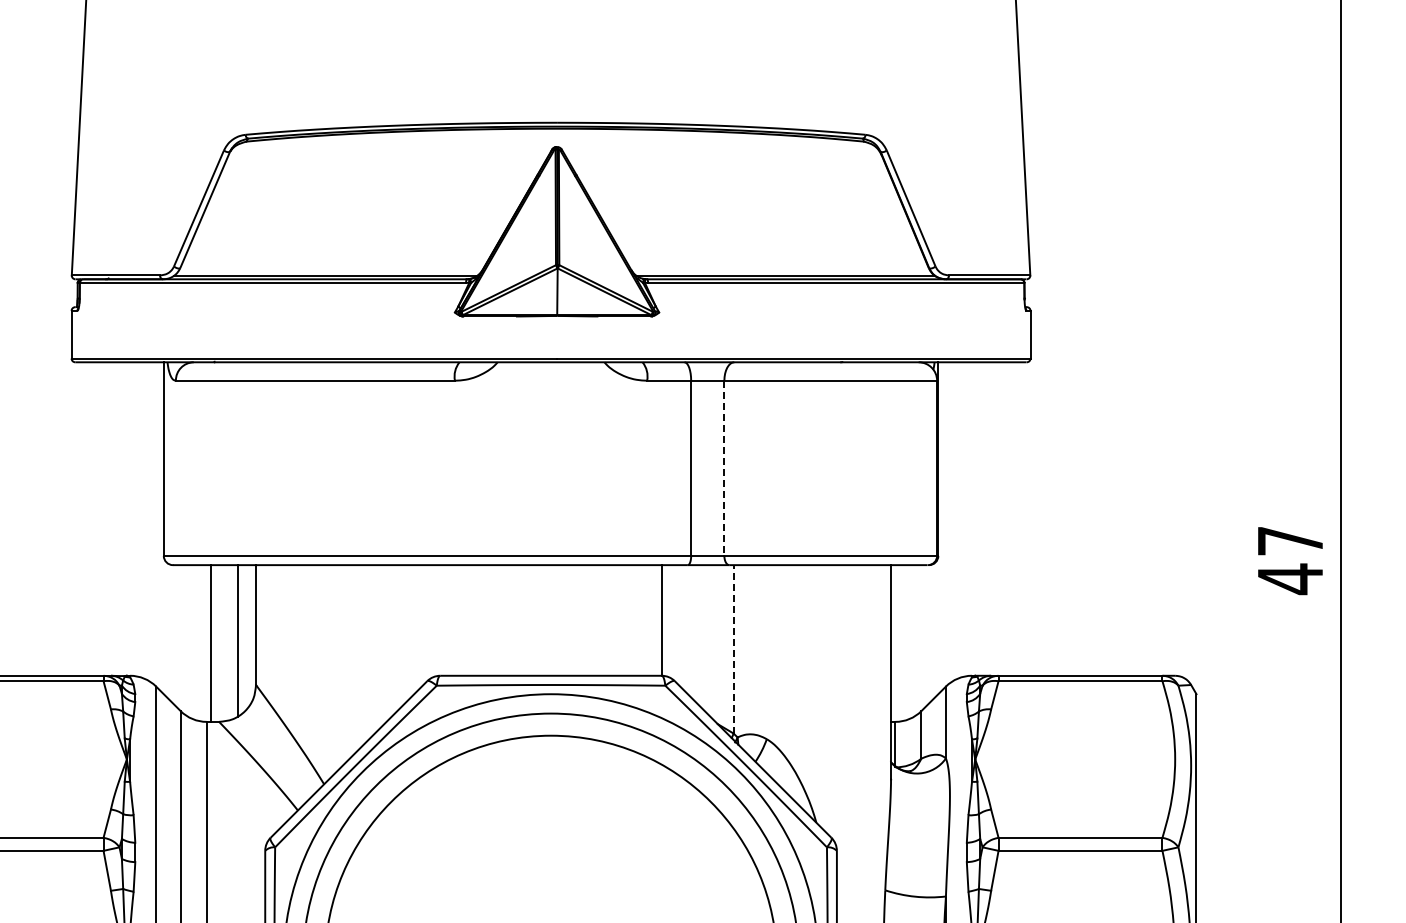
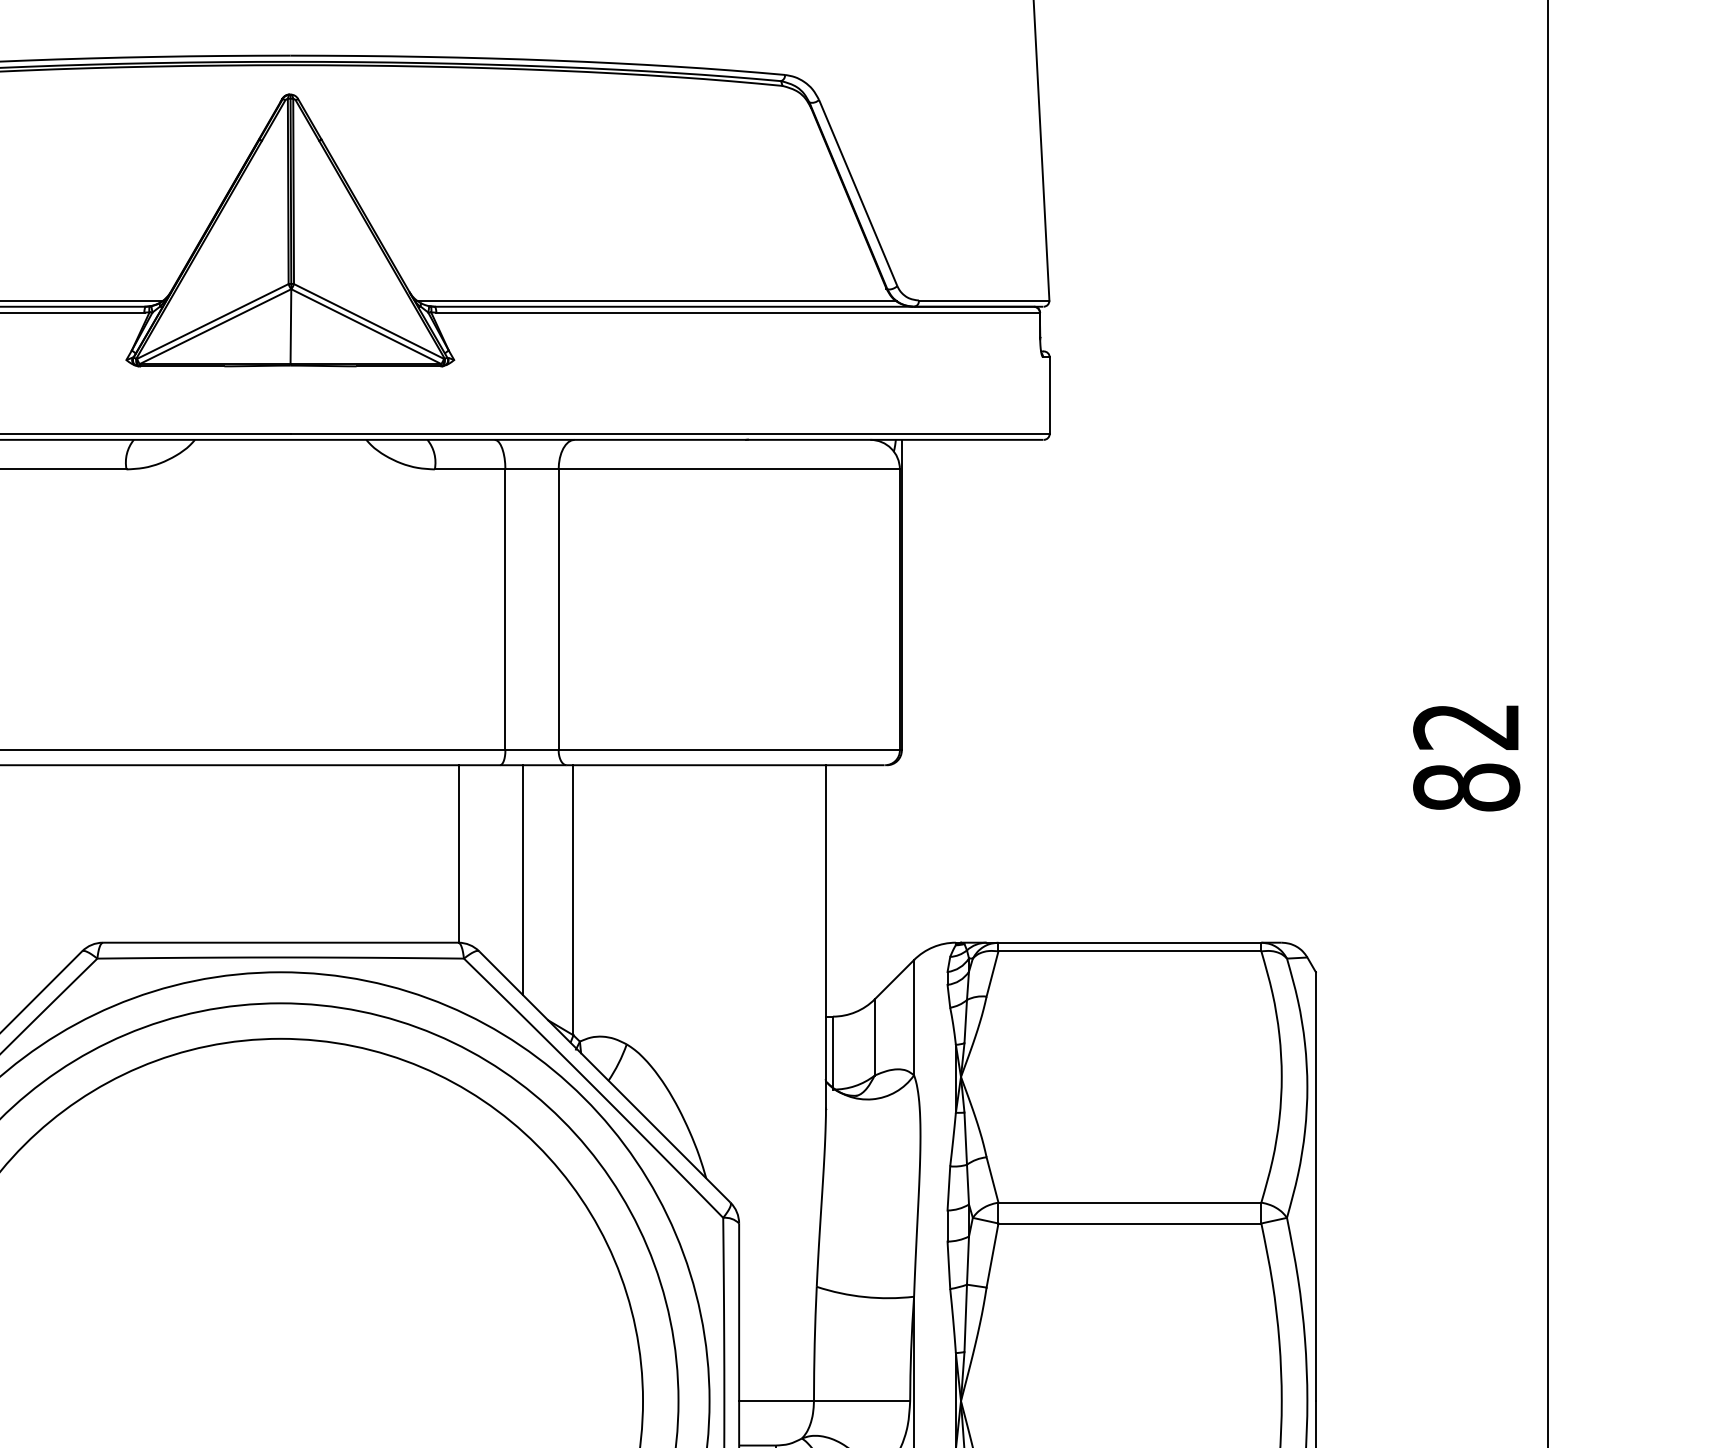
line: (724, 468) -> (558, 610), dashed -> solid
text: (1290, 561) -> (1466, 759), 47 -> 82
line: (702, 636) -> (523, 879), added
line: (733, 648) -> (573, 898), dashed -> solid

